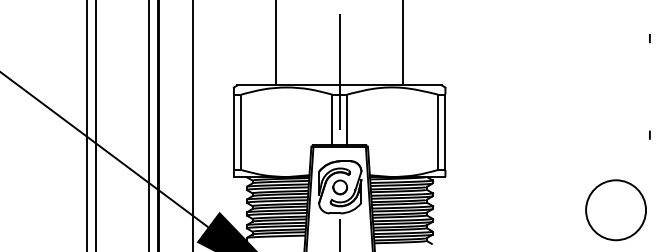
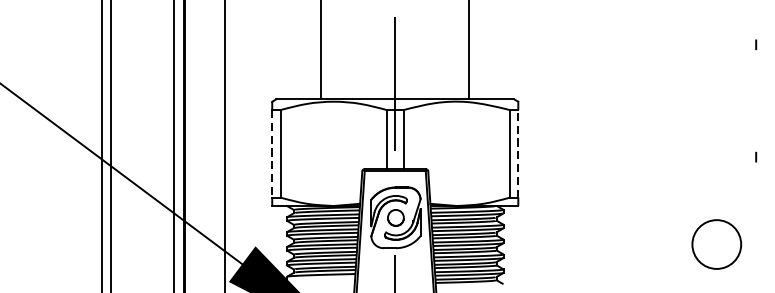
line: (233, 132) -> (271, 154), solid -> dashed
line: (445, 132) -> (518, 154), solid -> dashed
circle: (616, 210) -> (717, 244), size x0.7

